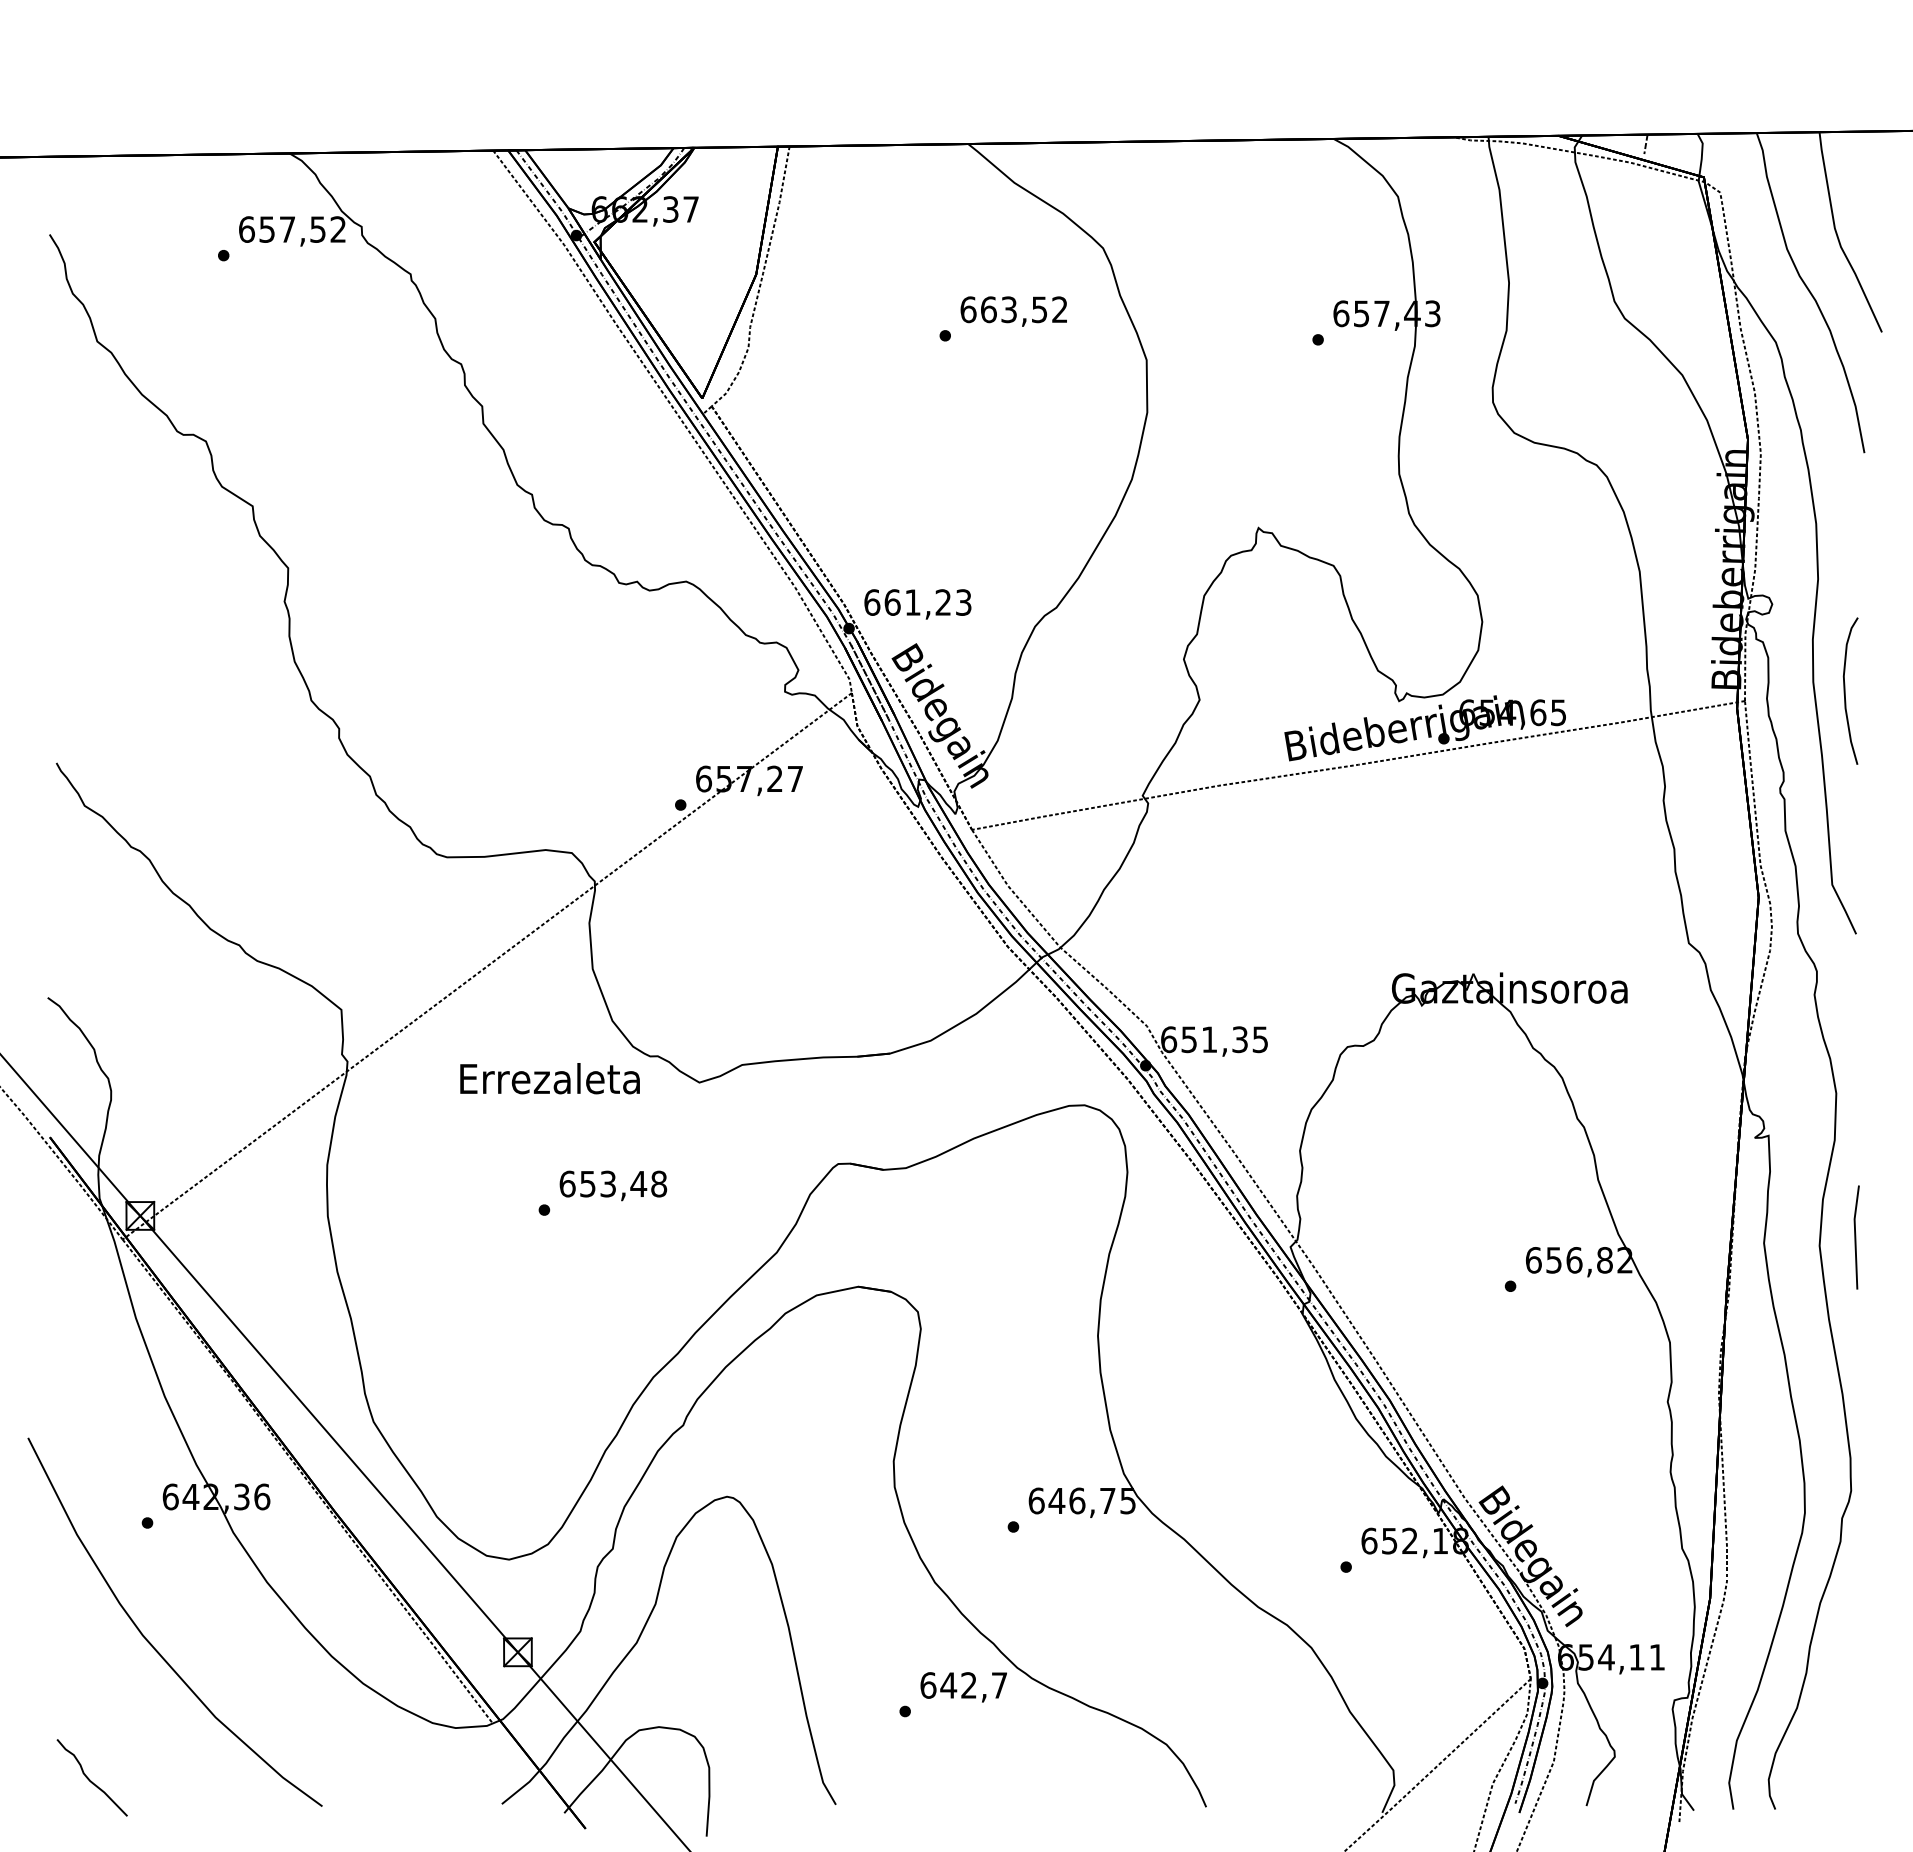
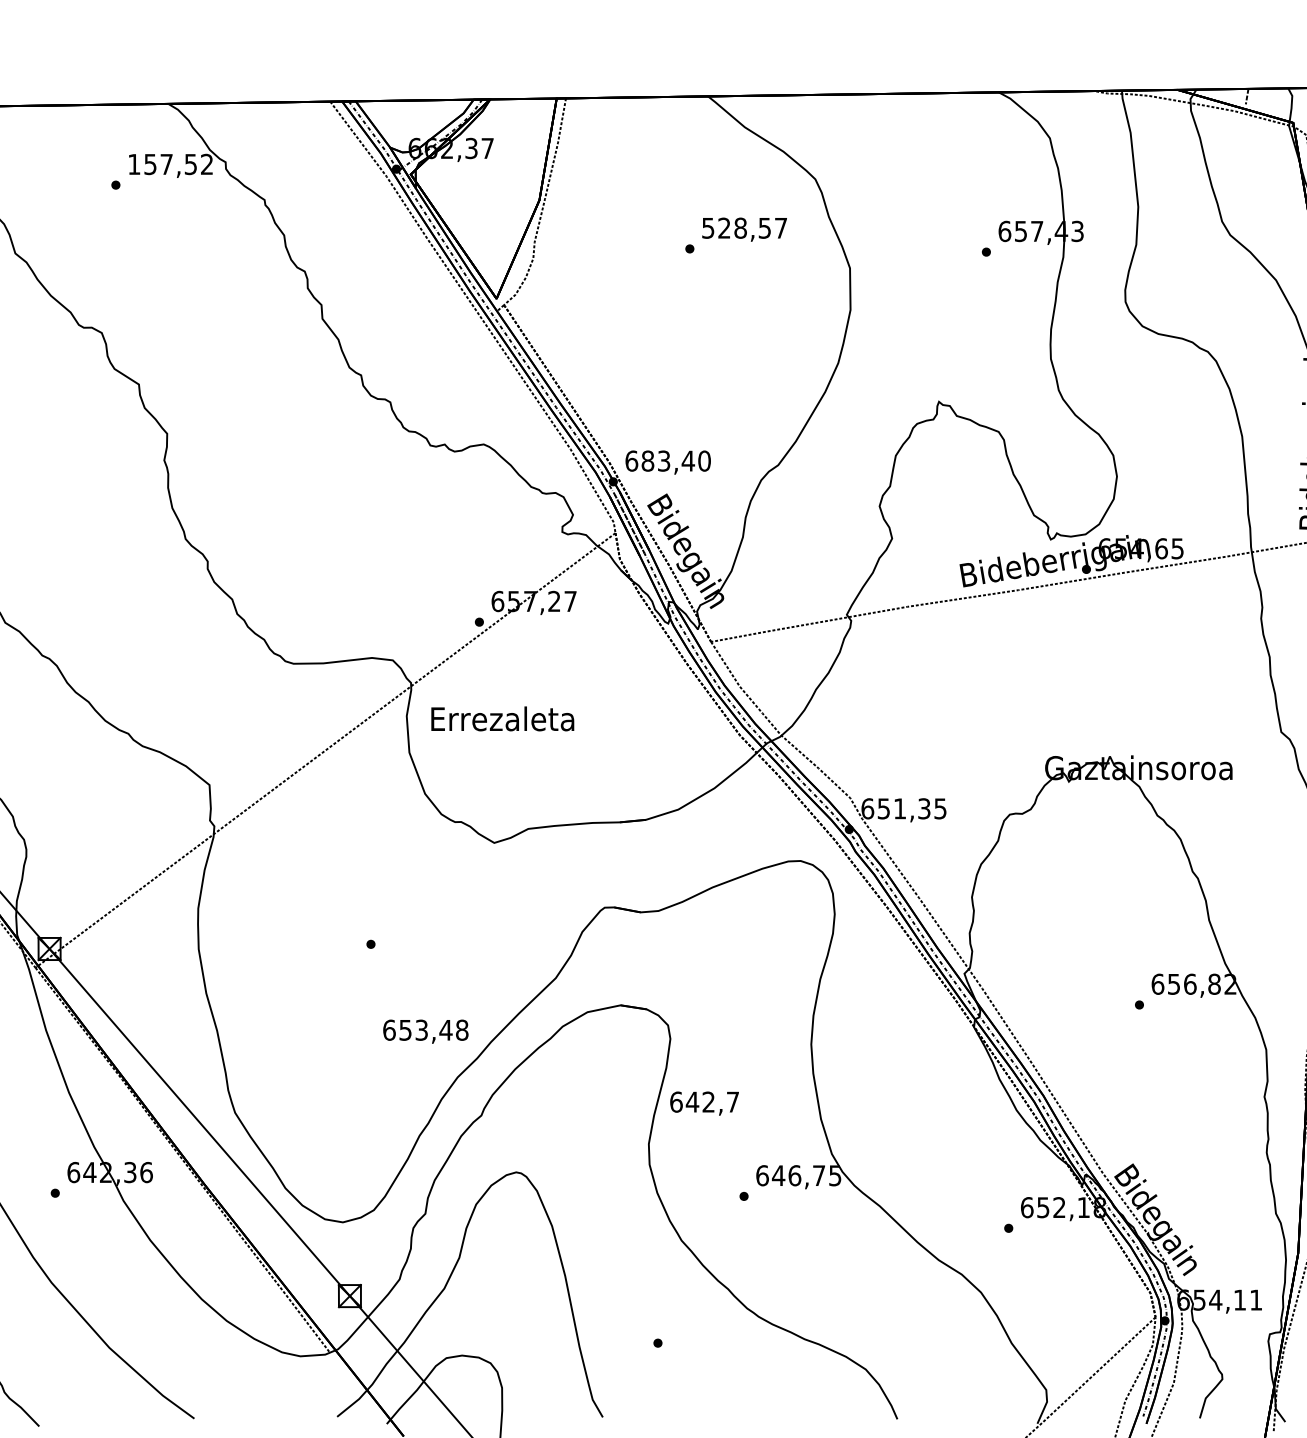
text: (247, 229) -> (134, 164), 657,52 -> 157,52
text: (1013, 309) -> (744, 228), 663,52 -> 528,57
text: (927, 602) -> (675, 461), 661,23 -> 683,40
text: (549, 1078) -> (502, 718), moved
text: (613, 1185) -> (425, 1031), moved
text: (963, 1687) -> (704, 1103), moved

